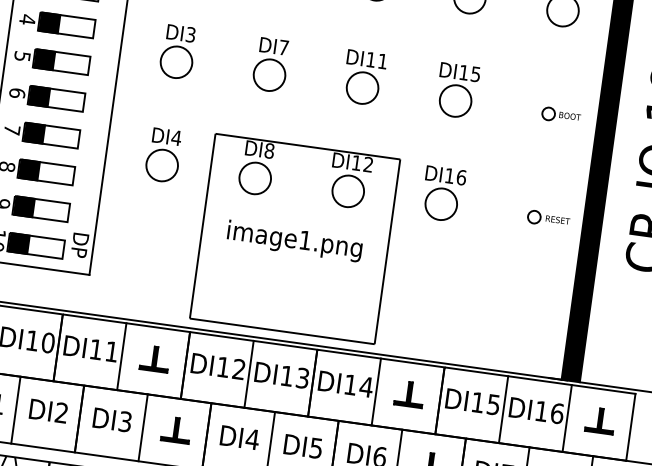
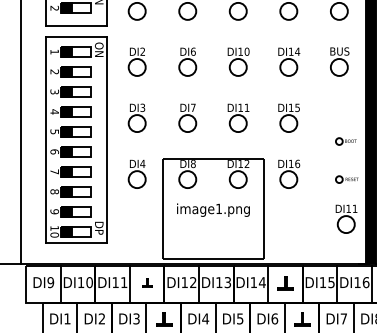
part: (560, 115) -> (345, 141), moved
part: (537, 290) -> (346, 218), added
part: (154, 359) -> (147, 283), size x0.6

